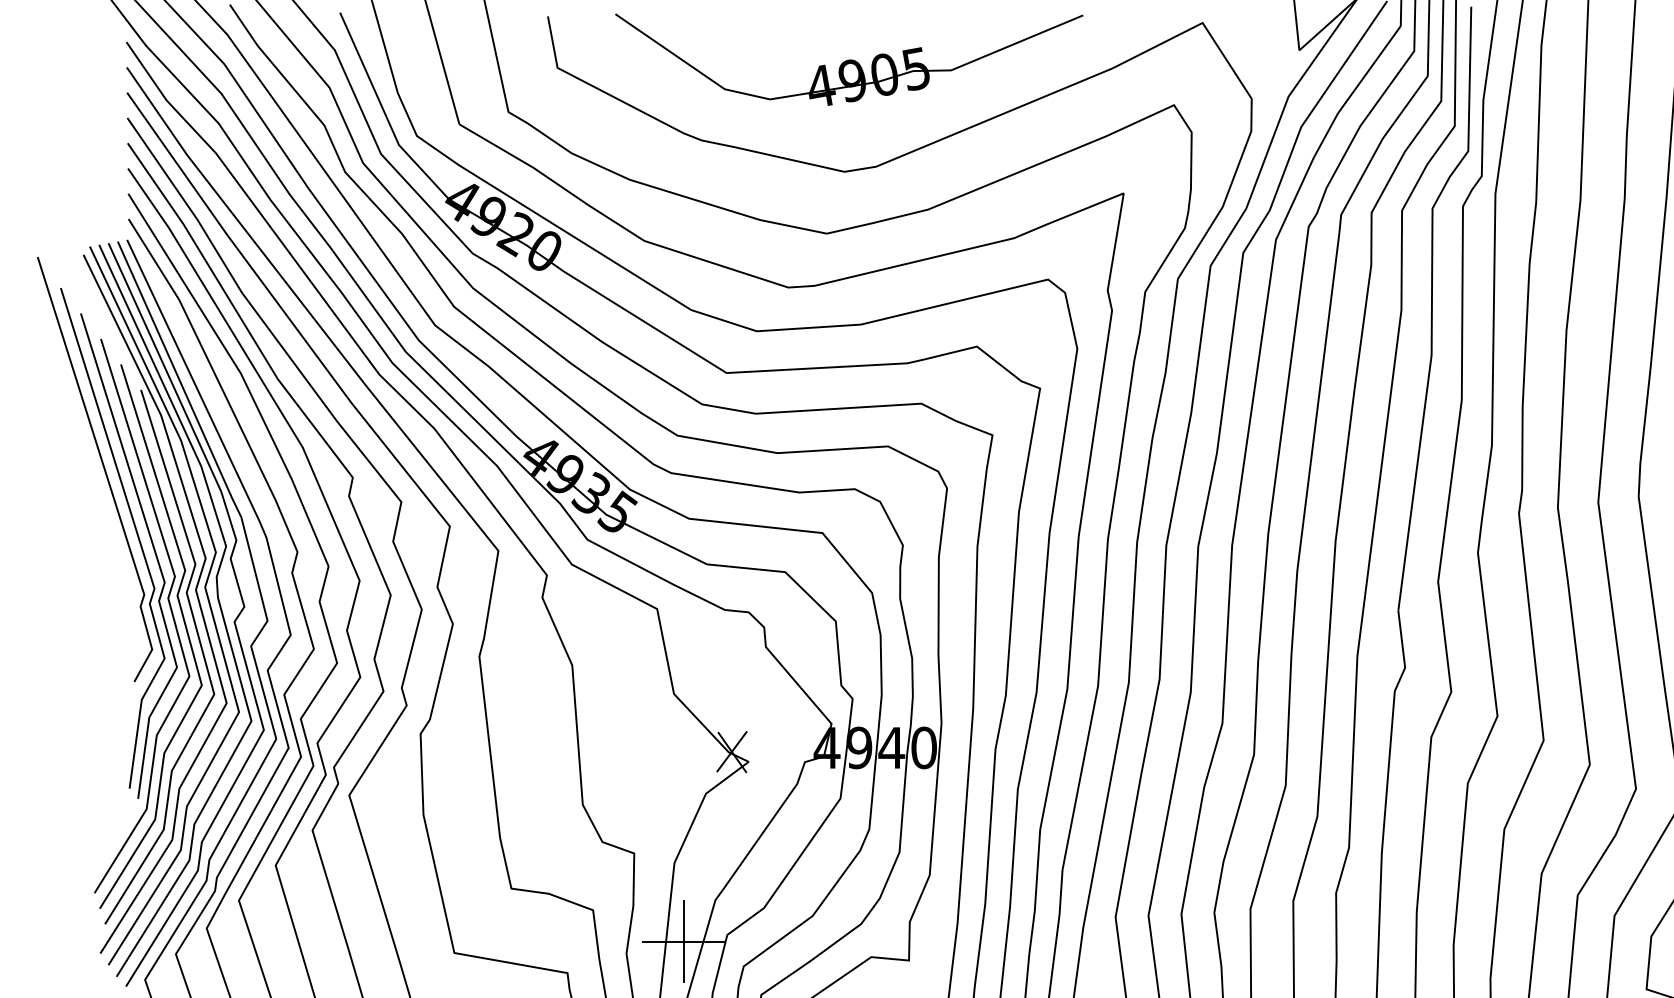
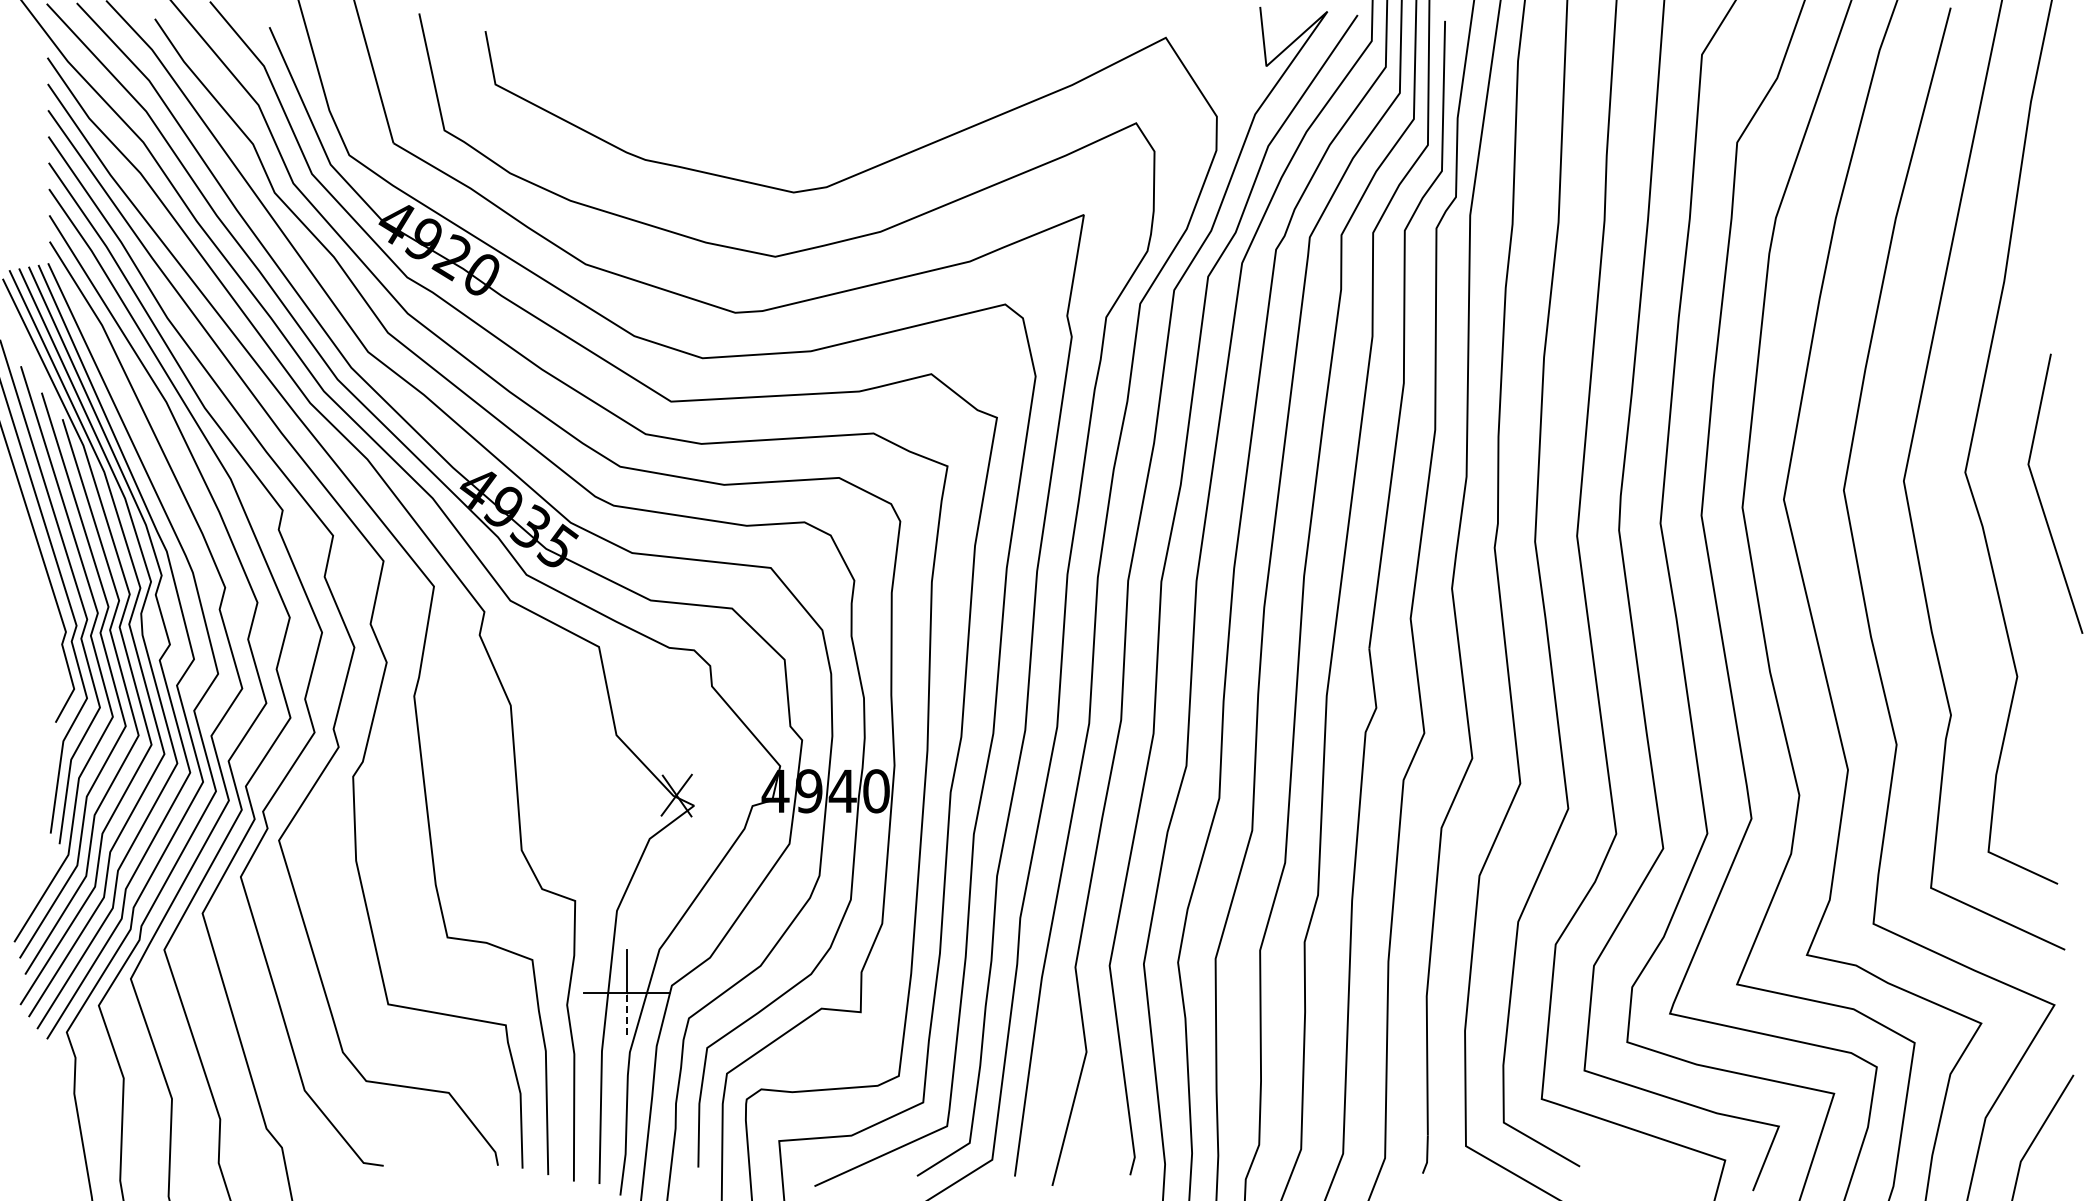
part: (849, 59) -> (798, 75), removed
line: (683, 961) -> (626, 1013), solid -> dashed

